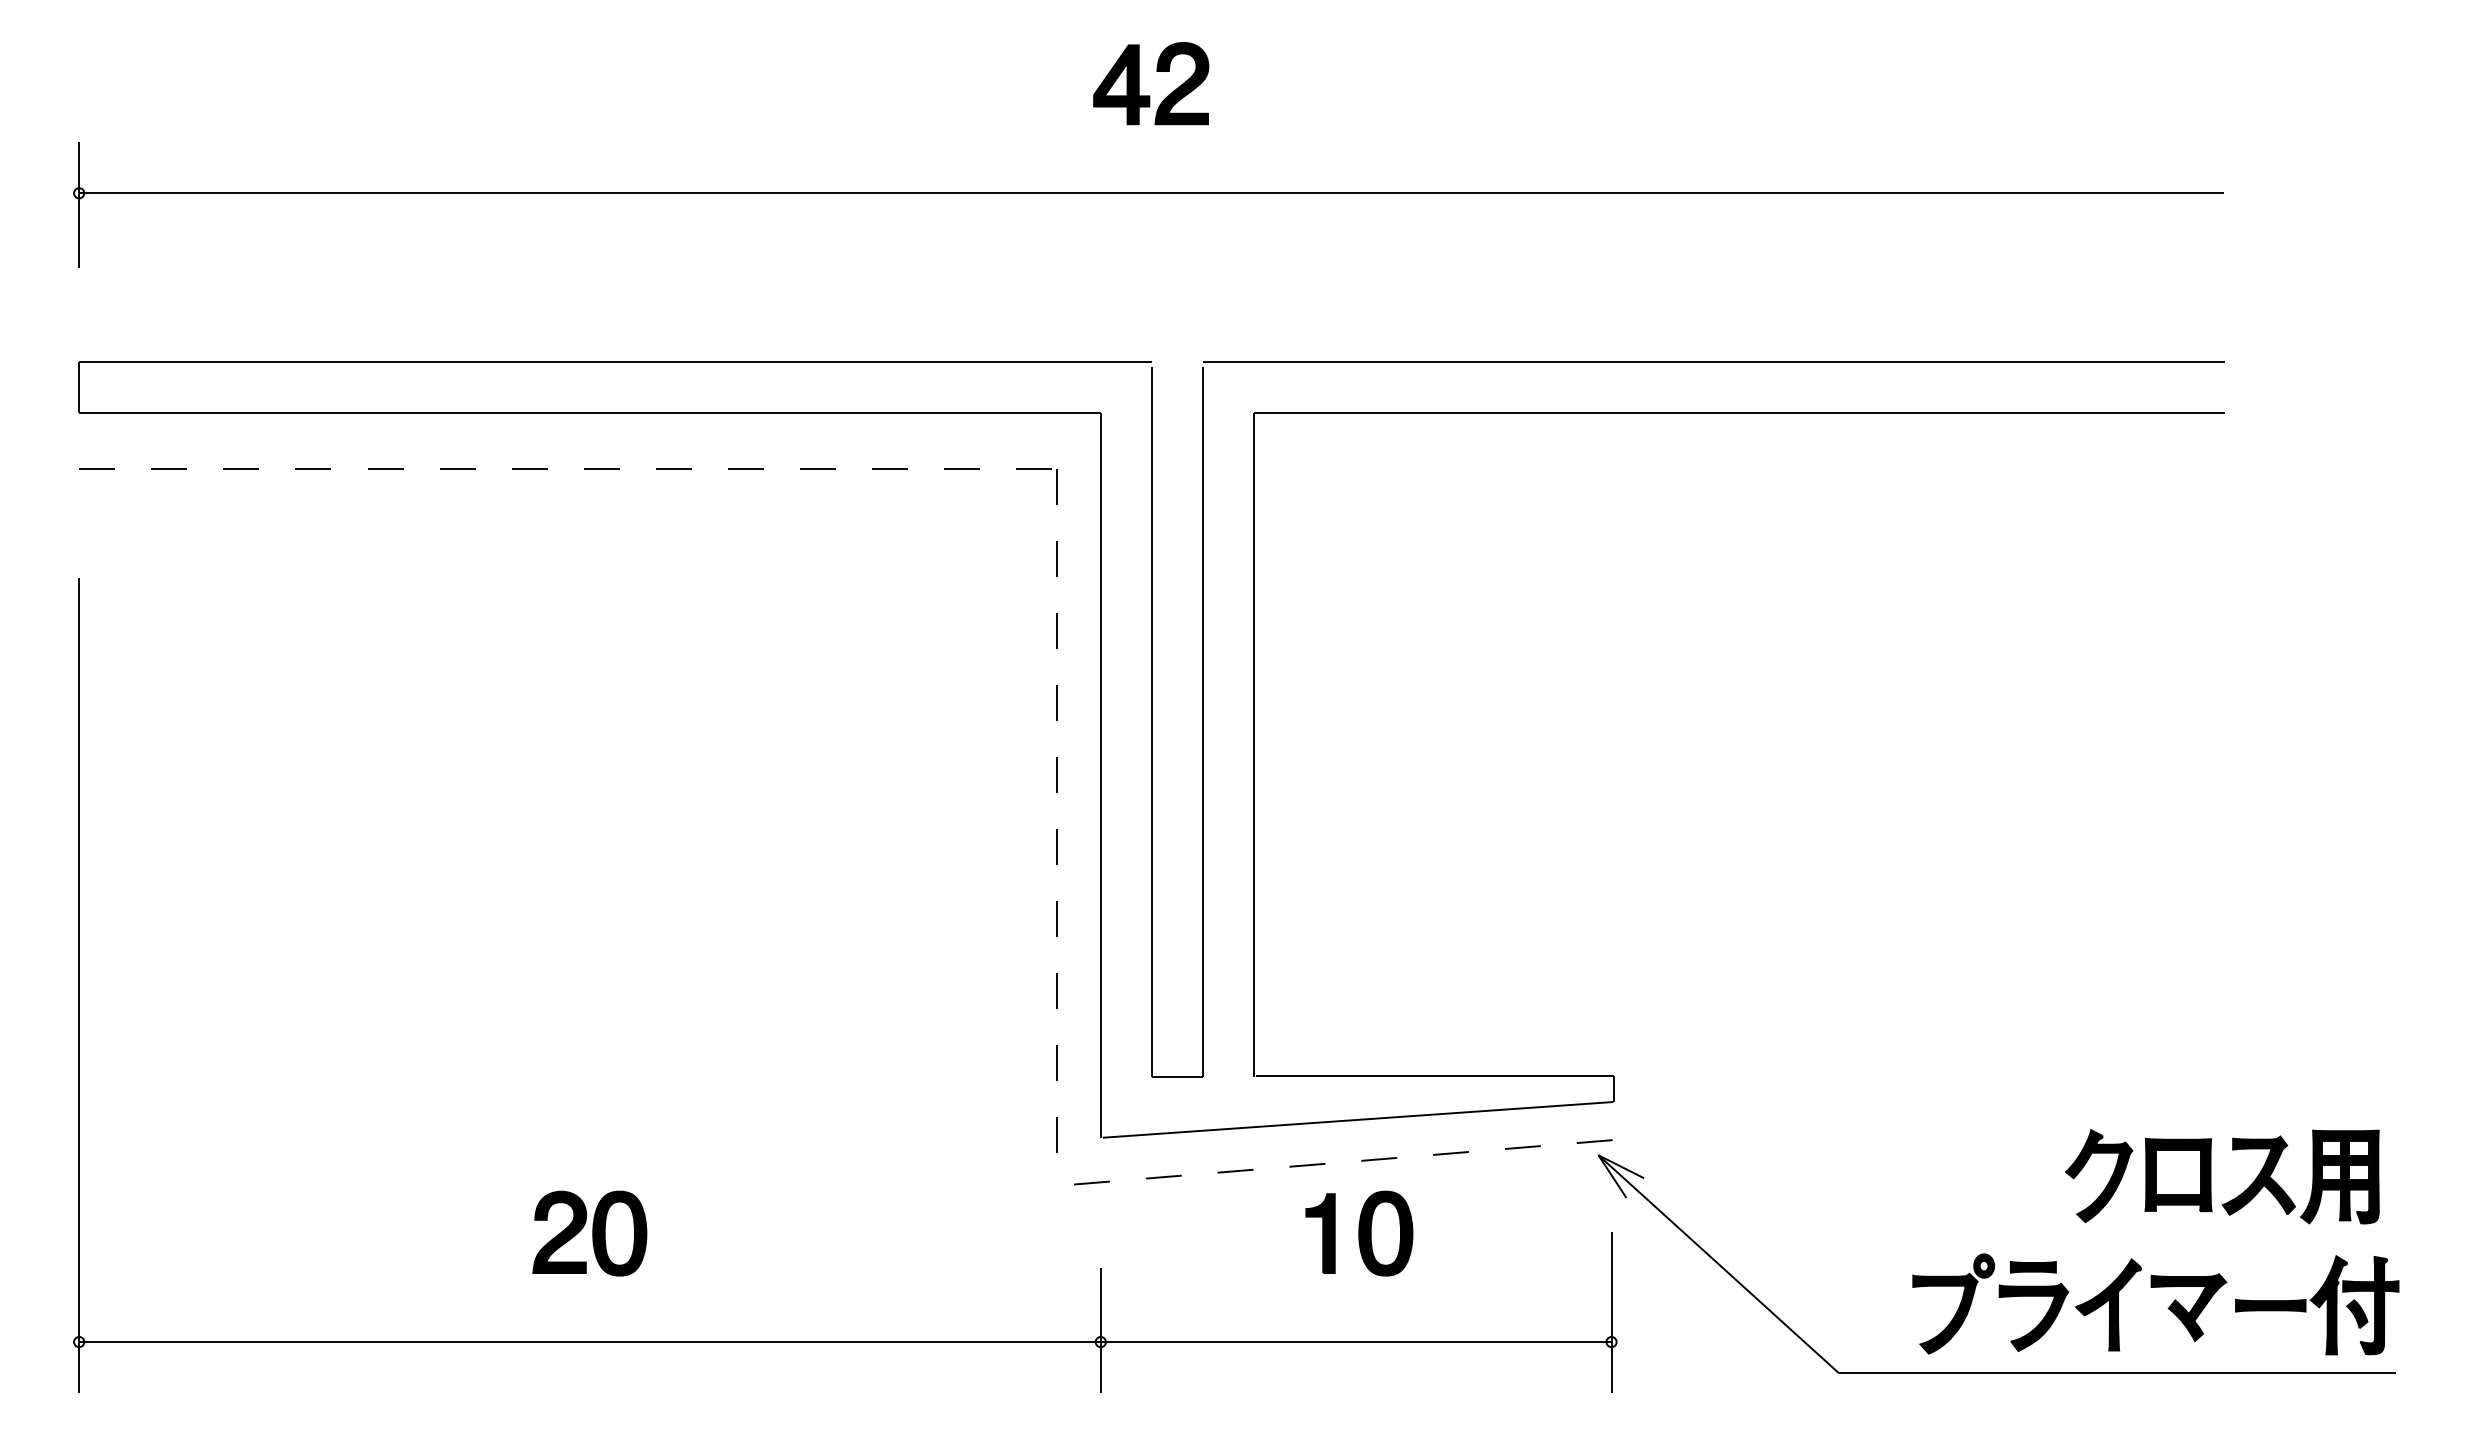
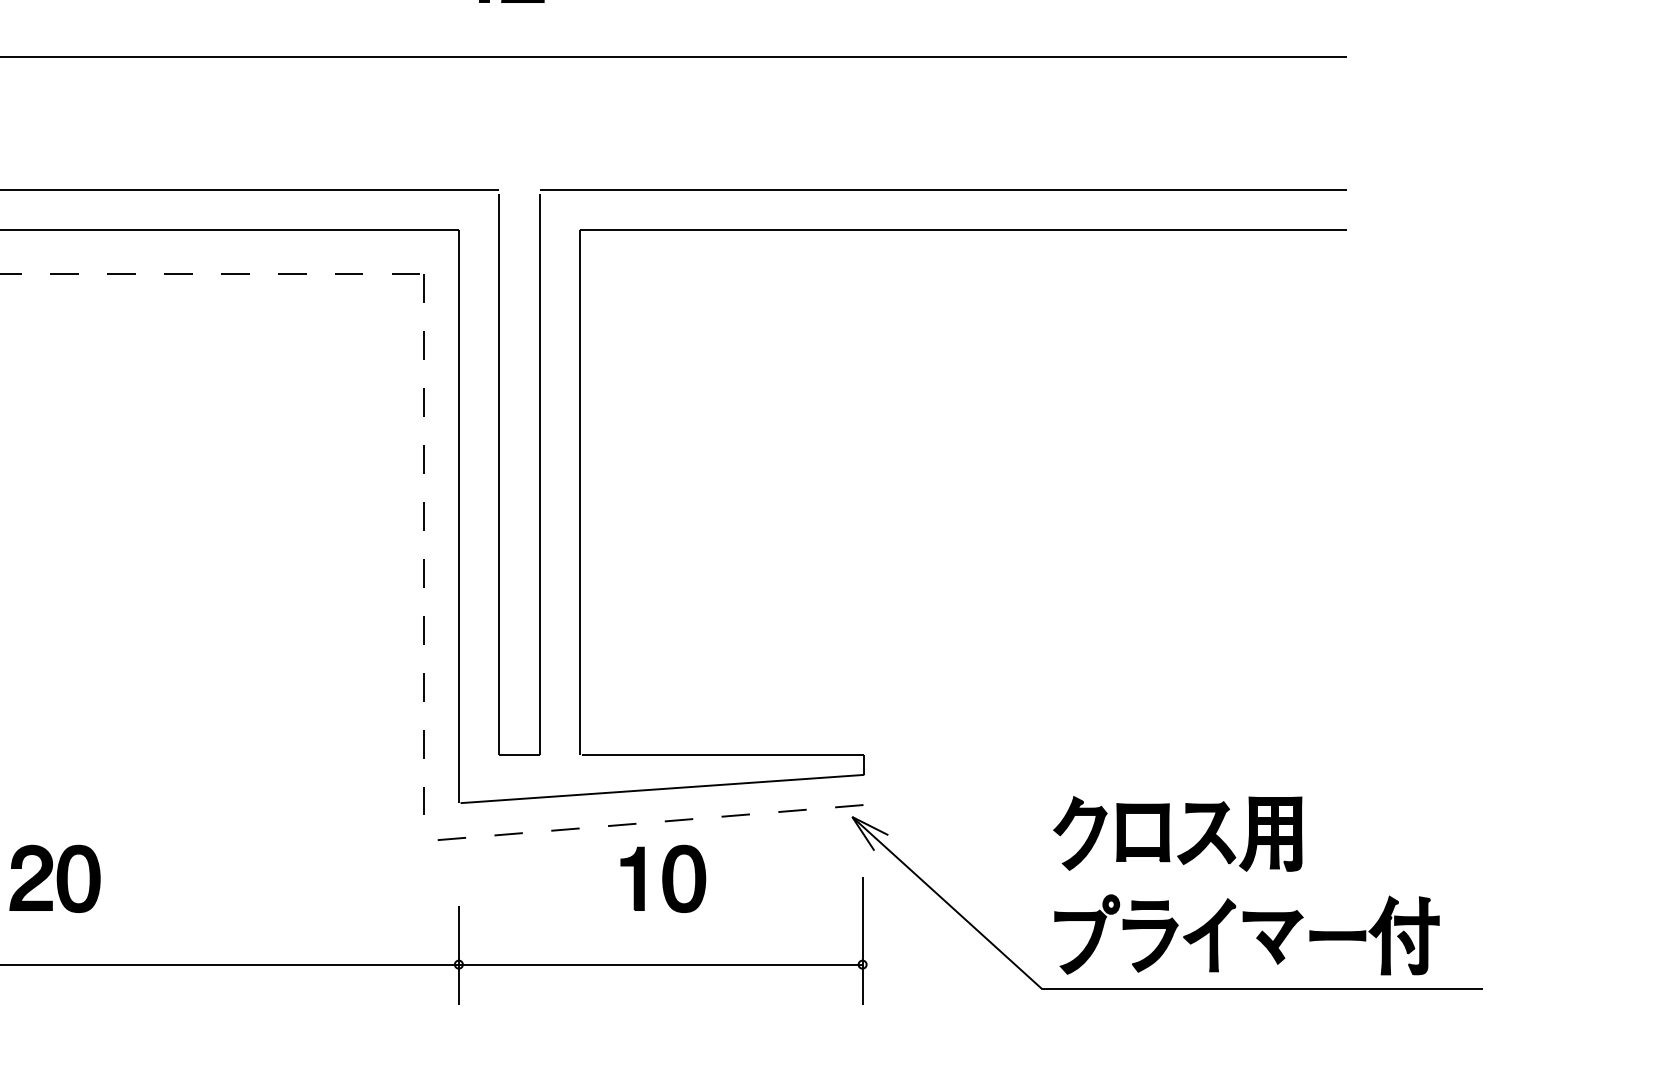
part: (2211, 1176) -> (1169, 833), moved
part: (2167, 1308) -> (1256, 938), moved

